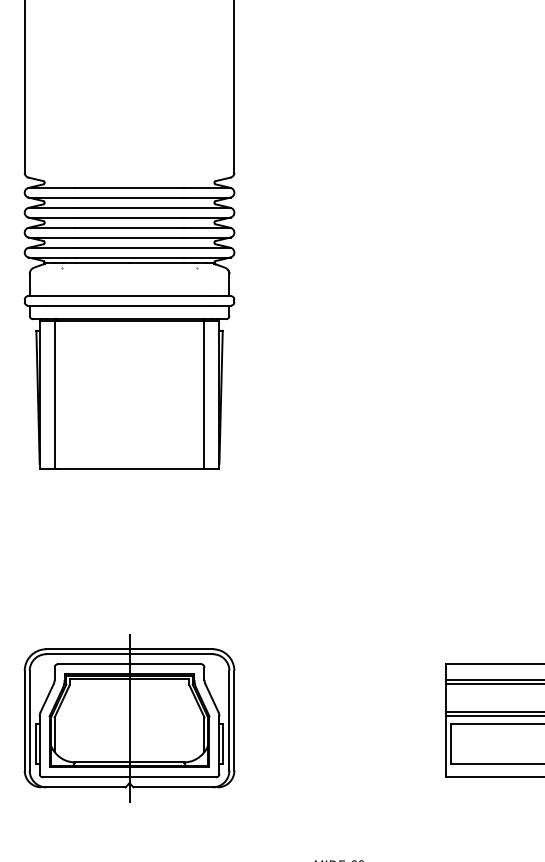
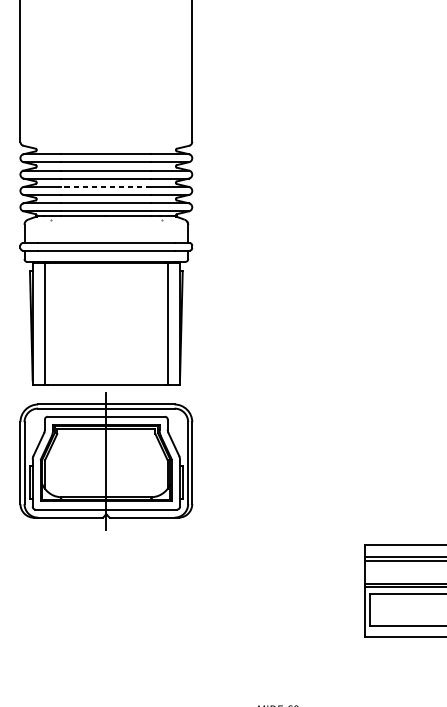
line: (129, 227) -> (106, 186), solid -> dashed
part: (129, 718) -> (106, 461), moved

